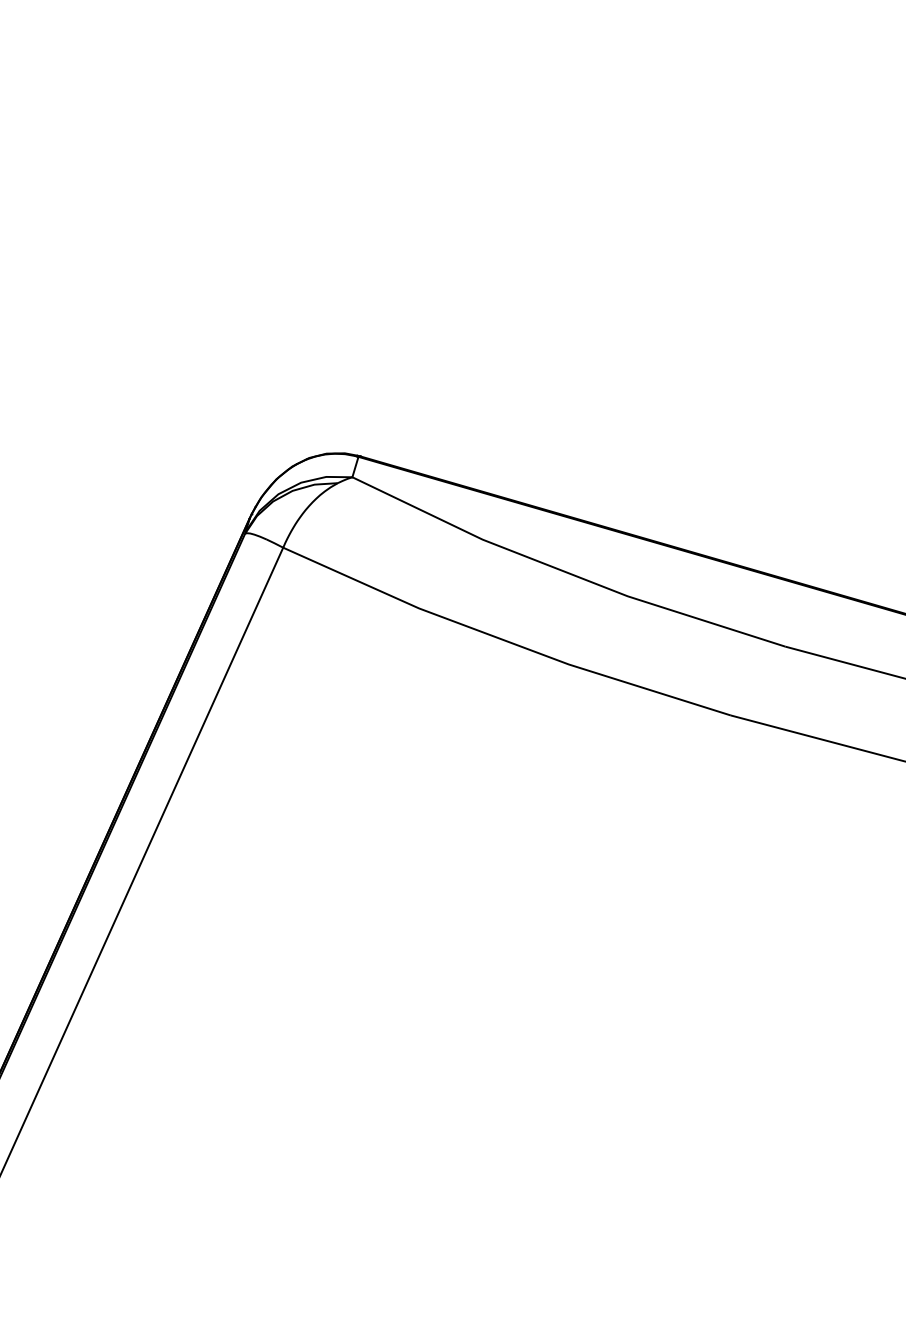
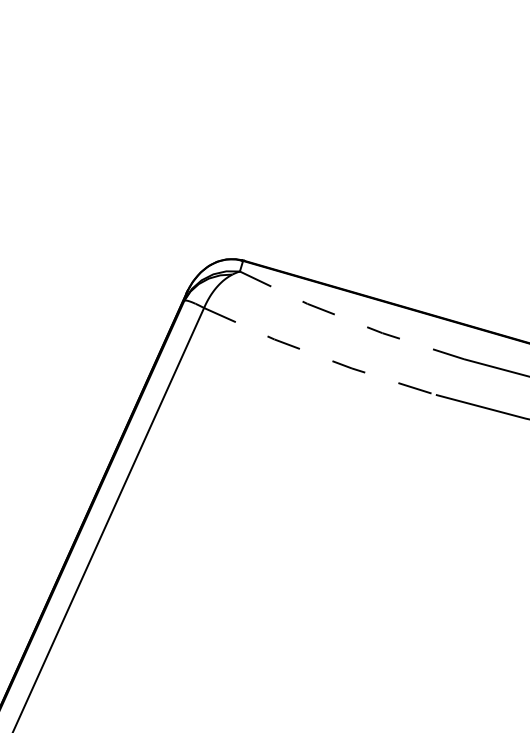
line: (565, 571) -> (350, 320), solid -> dashed
line: (504, 639) -> (318, 355), solid -> dashed

